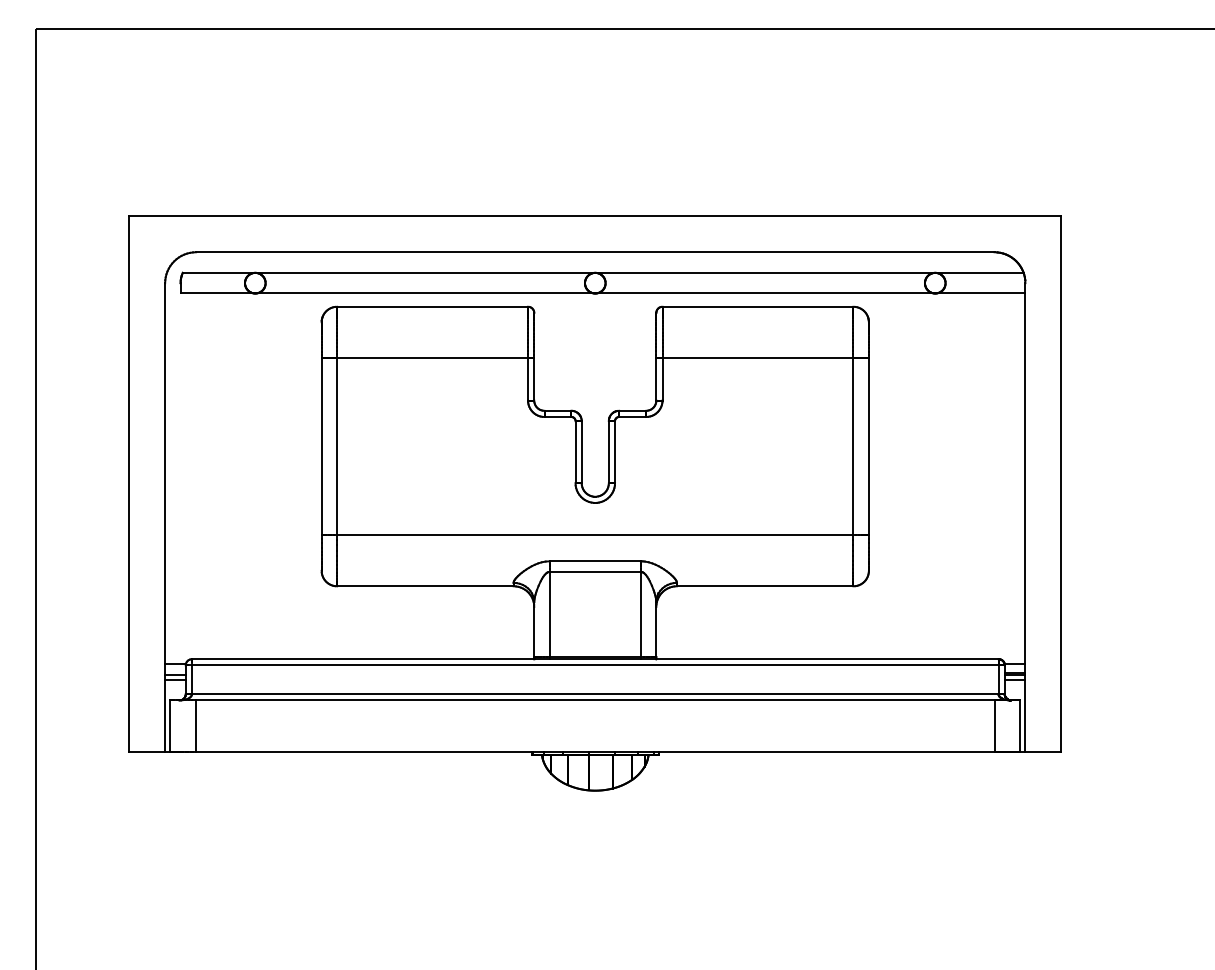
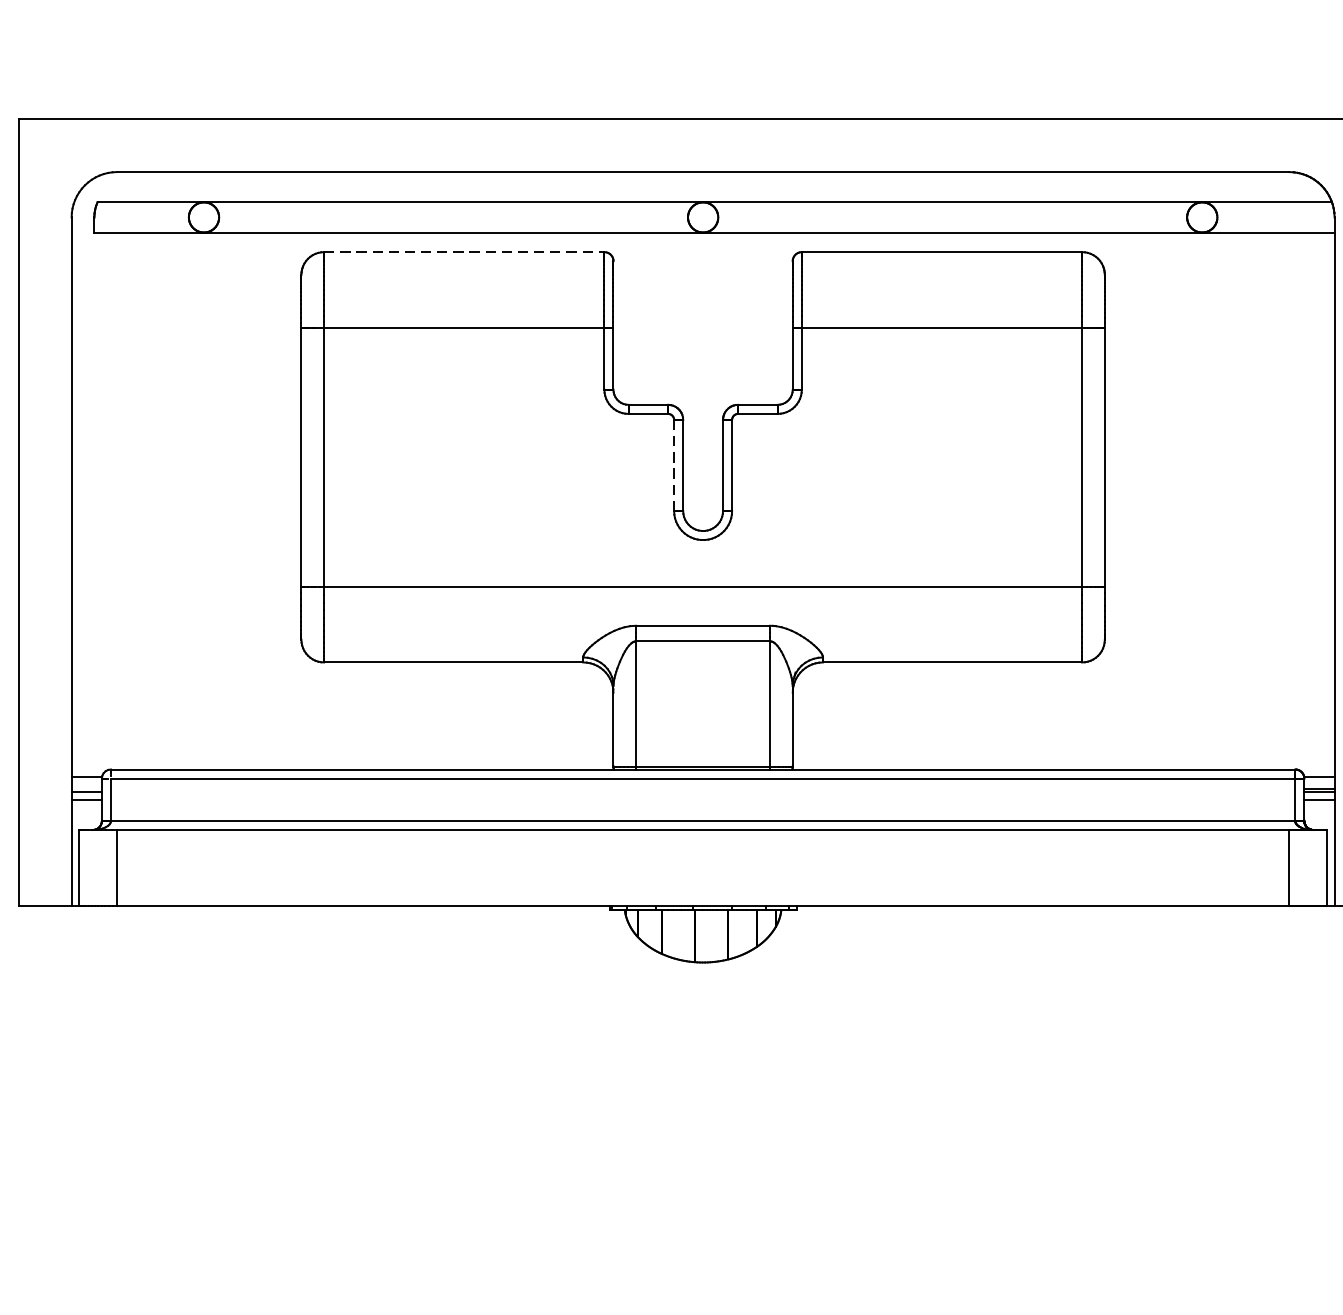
line: (433, 306) -> (465, 251), solid -> dashed
line: (575, 452) -> (674, 466), solid -> dashed

